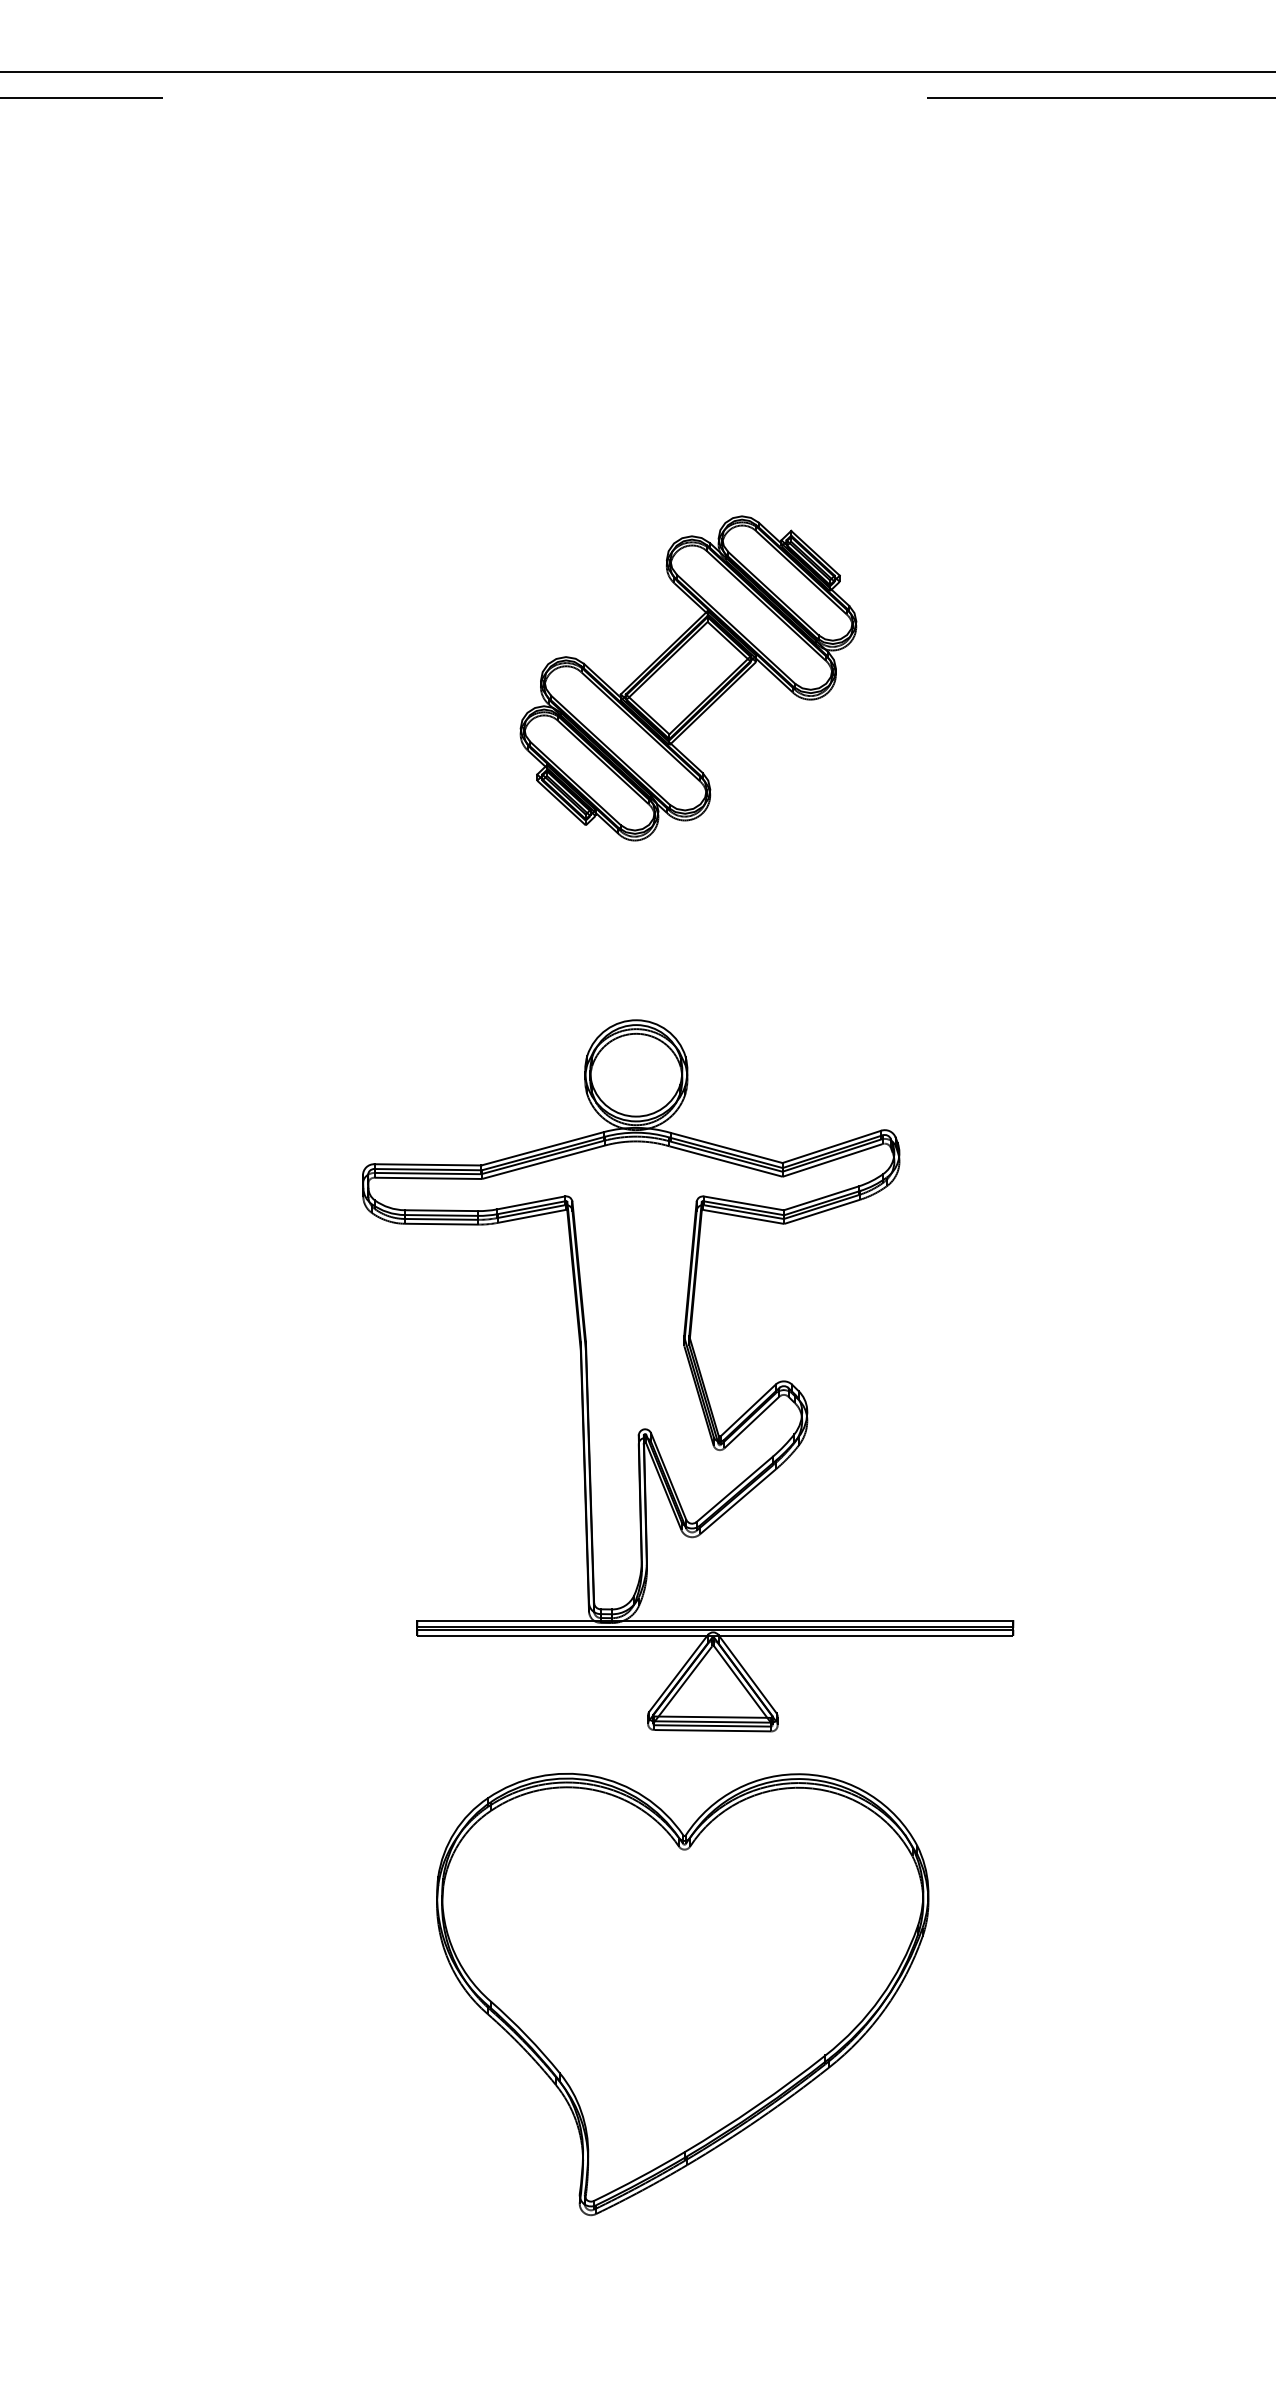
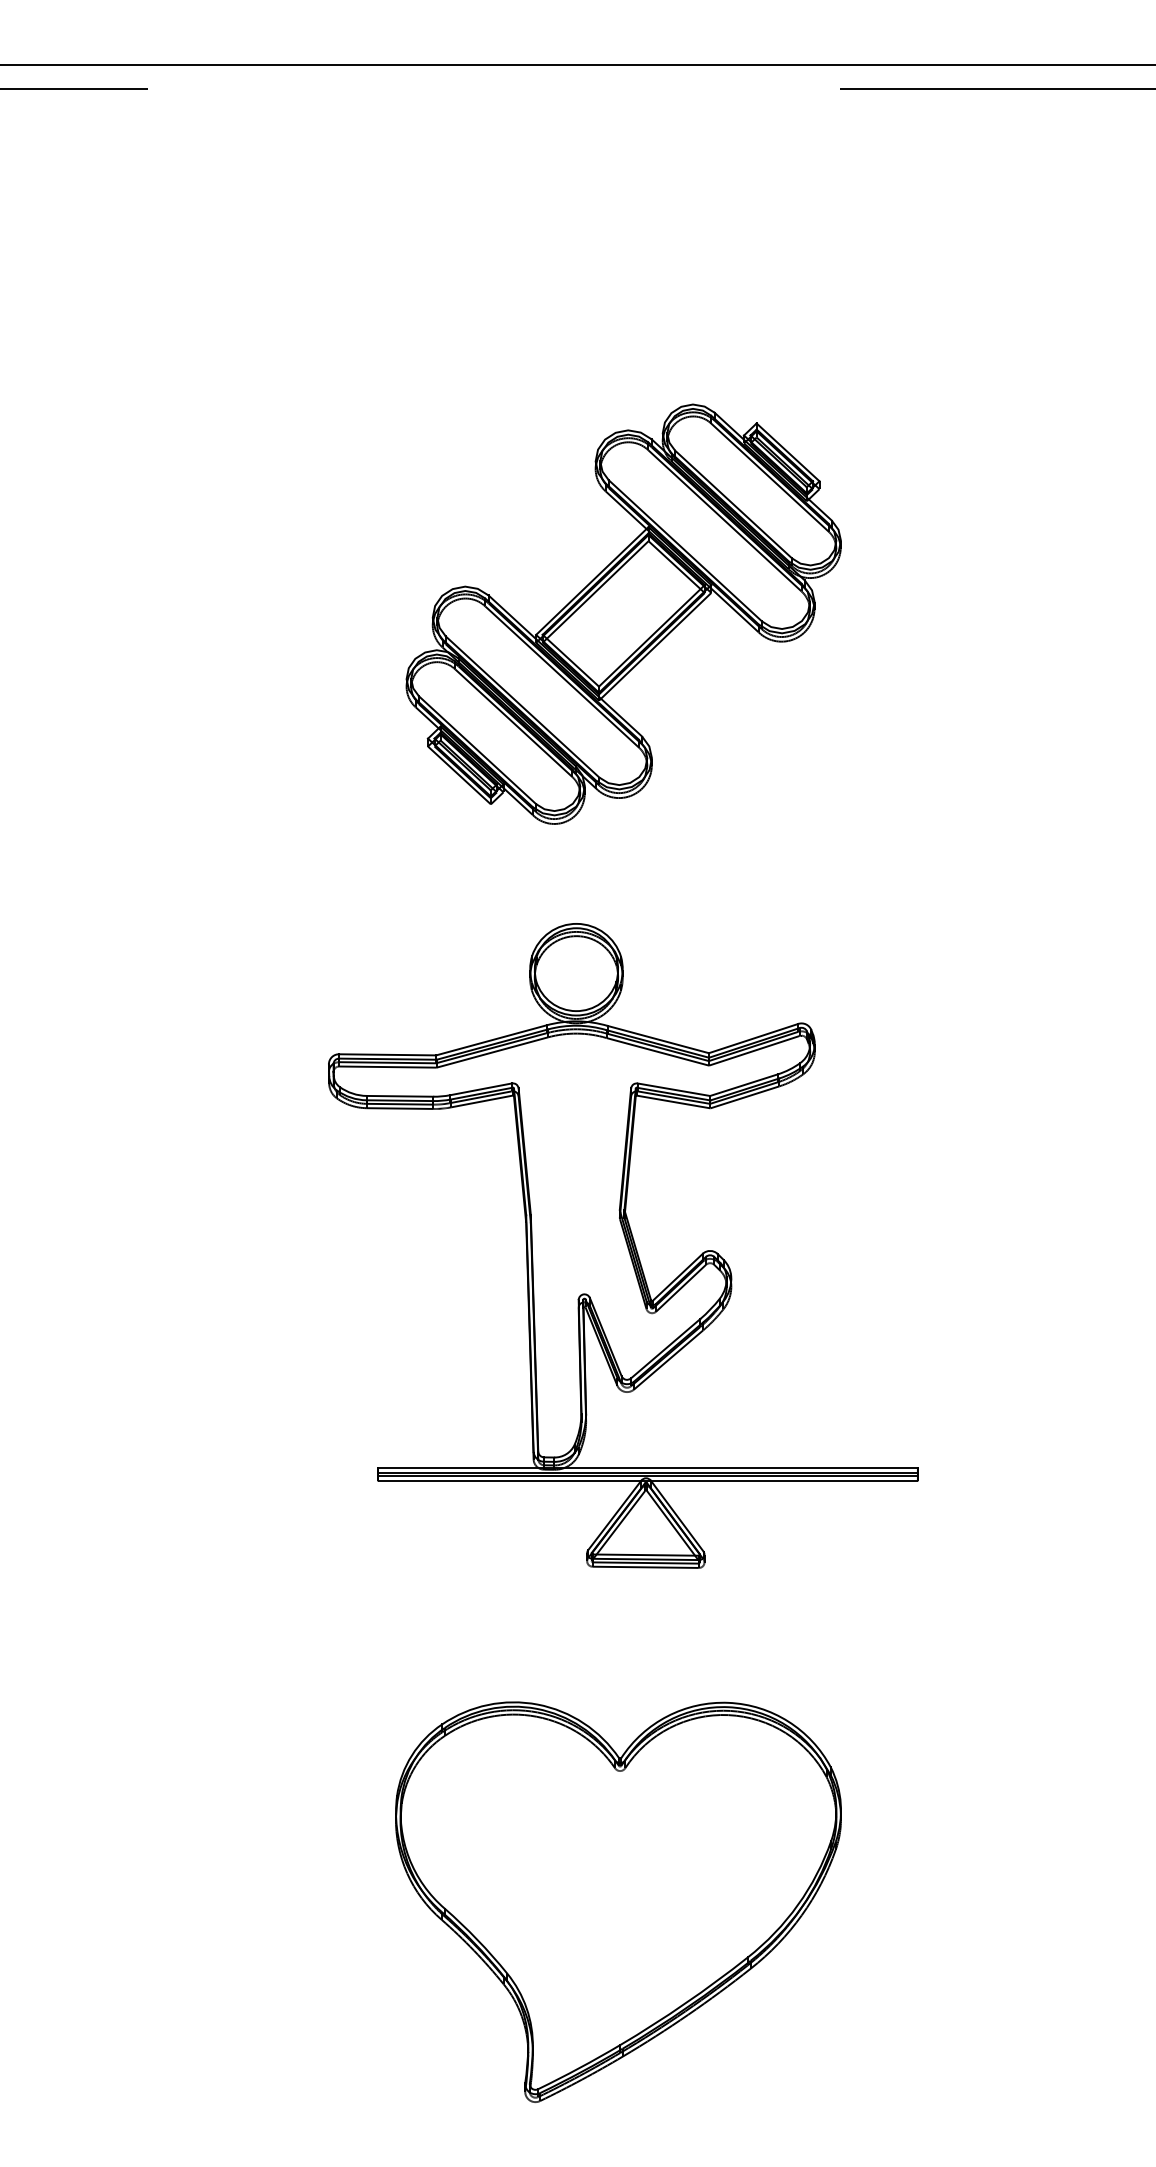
part: (688, 678) -> (623, 614), size x1.43
part: (682, 1994) -> (618, 1902), moved

